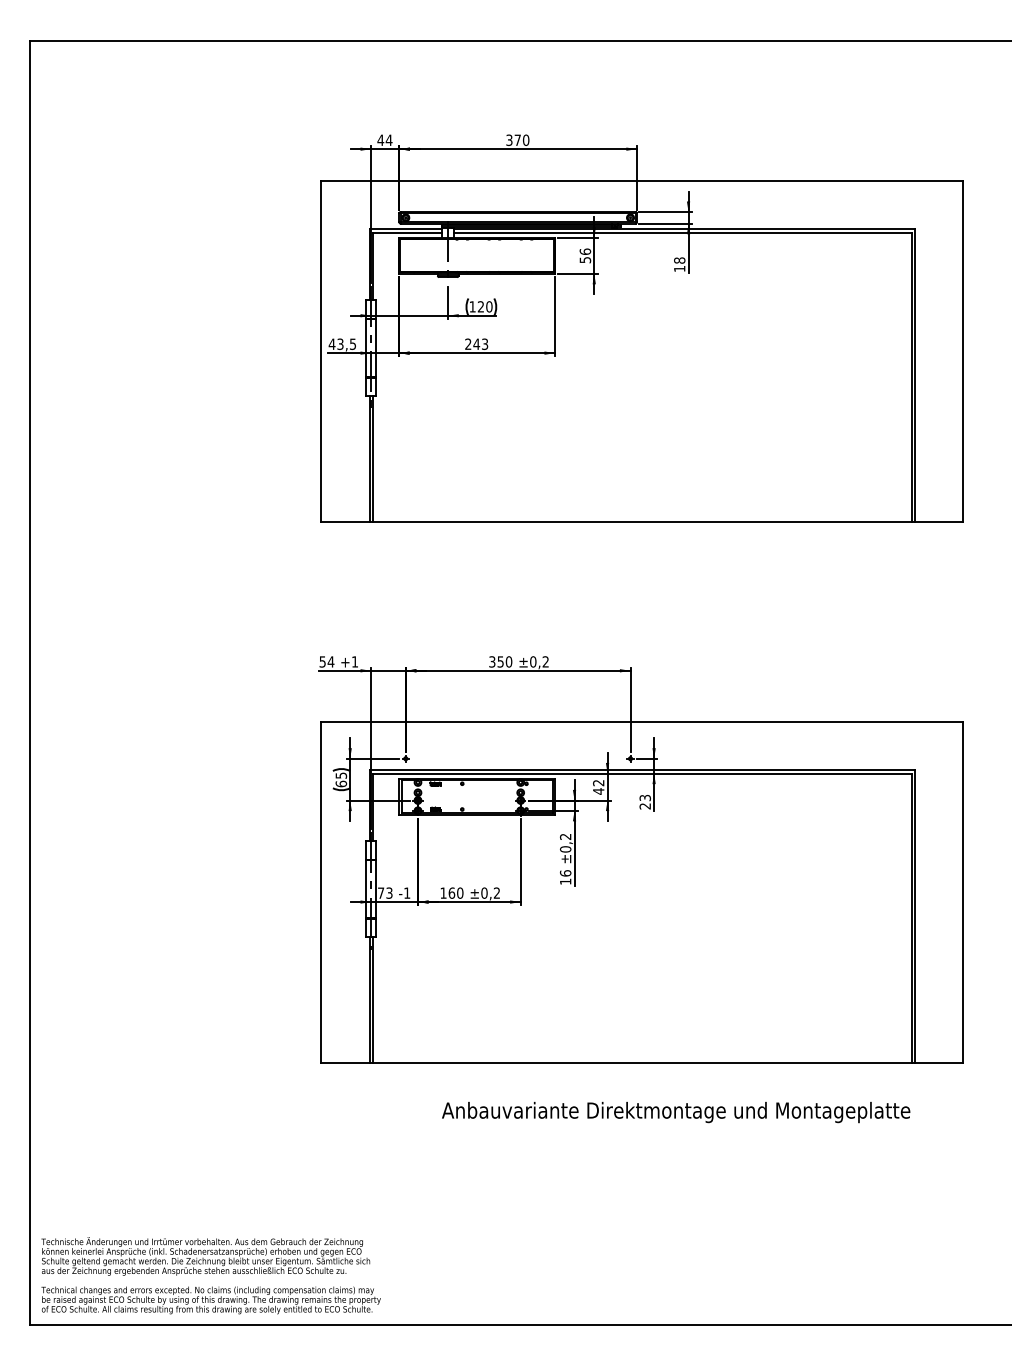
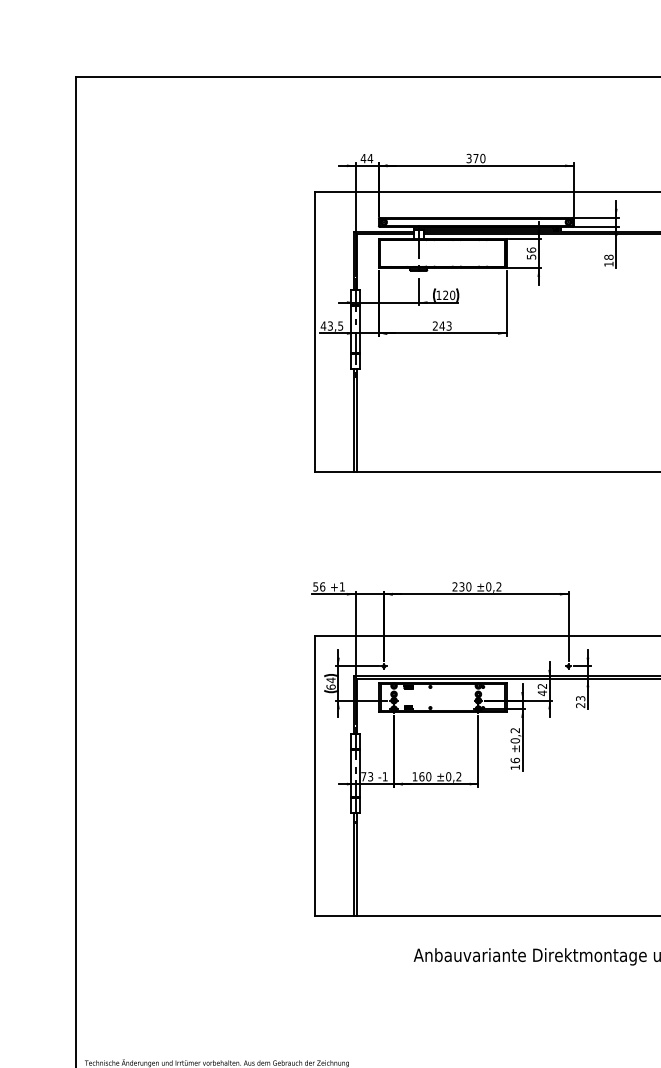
text: (330, 661) -> (322, 586), 54 -> 56
text: (496, 661) -> (458, 586), 350 -> 230
text: (341, 775) -> (331, 680), 65 -> 64

